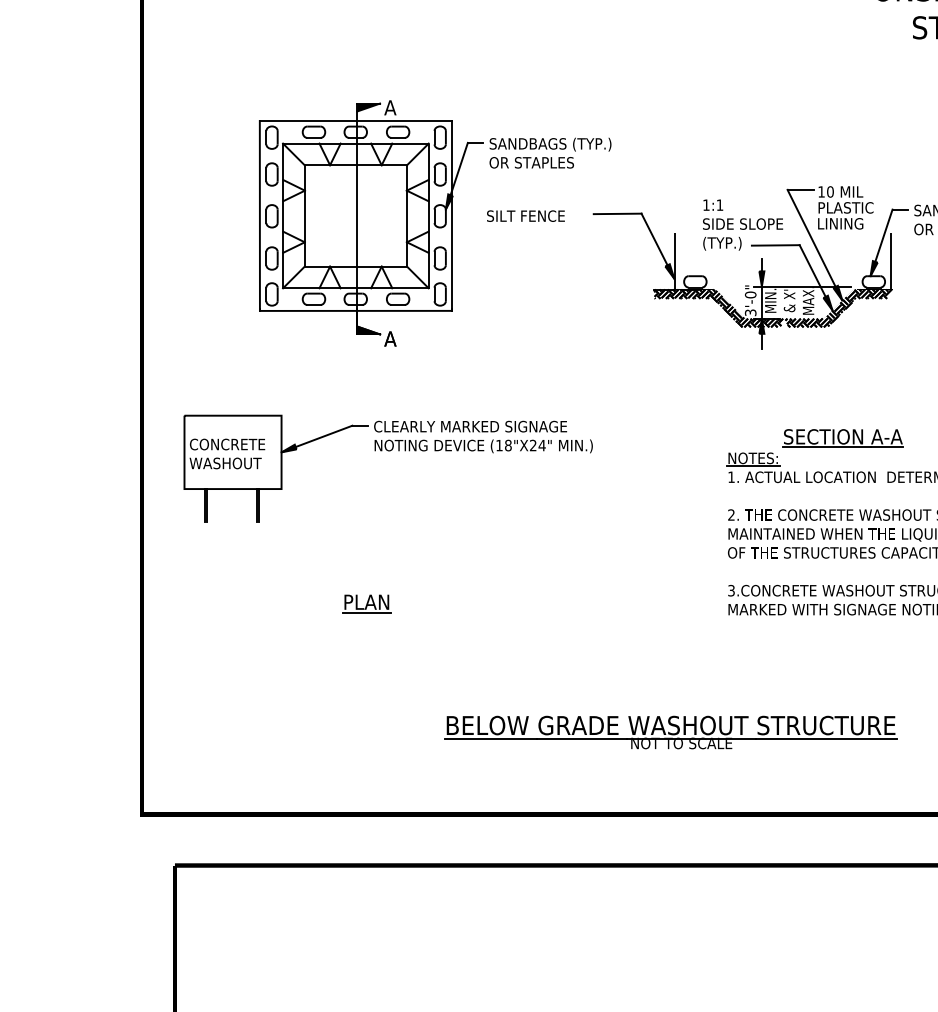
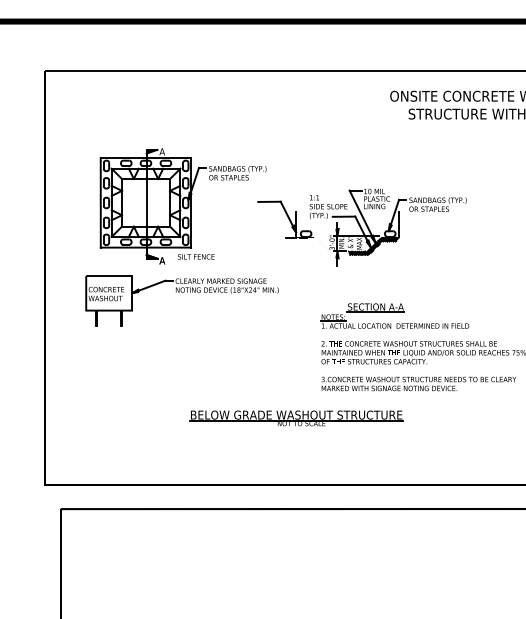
text: (526, 215) -> (196, 256), moved
hatch: (717, 308) -> (316, 246), removed
part: (386, 450) -> (181, 292), moved
part: (367, 603) -> (151, 385), removed
part: (670, 732) -> (296, 418), moved

